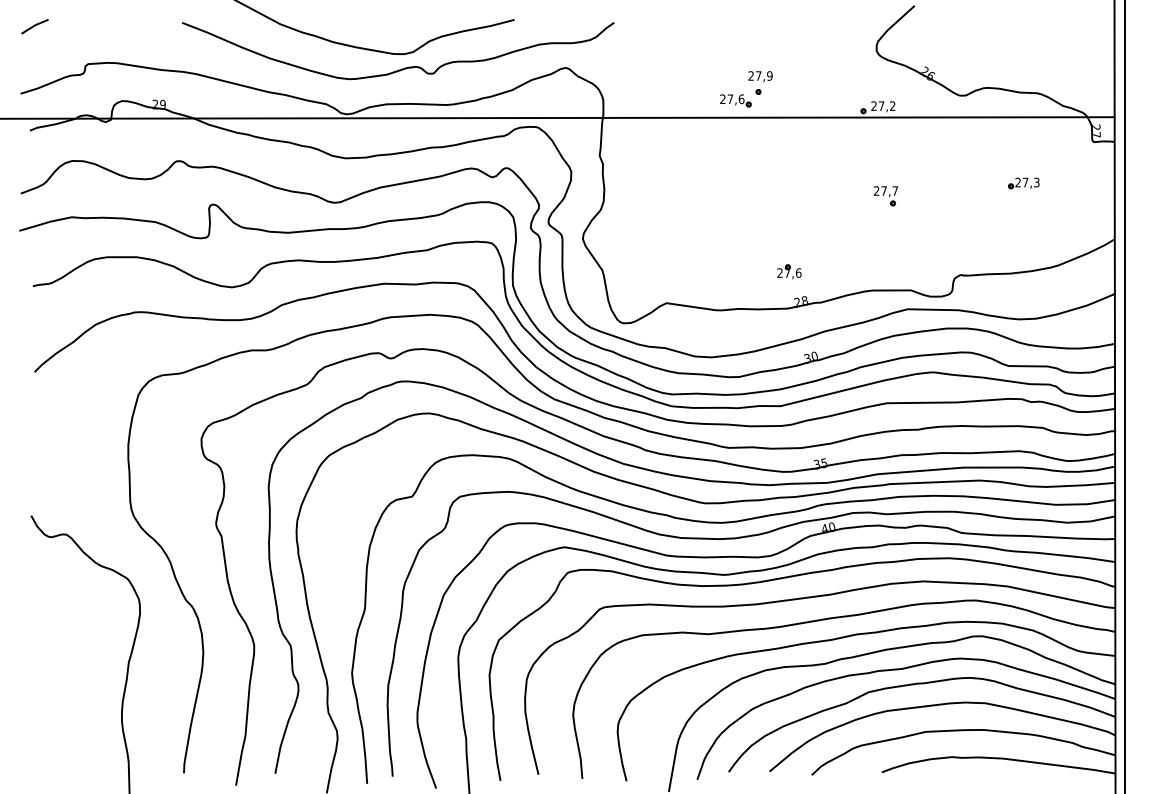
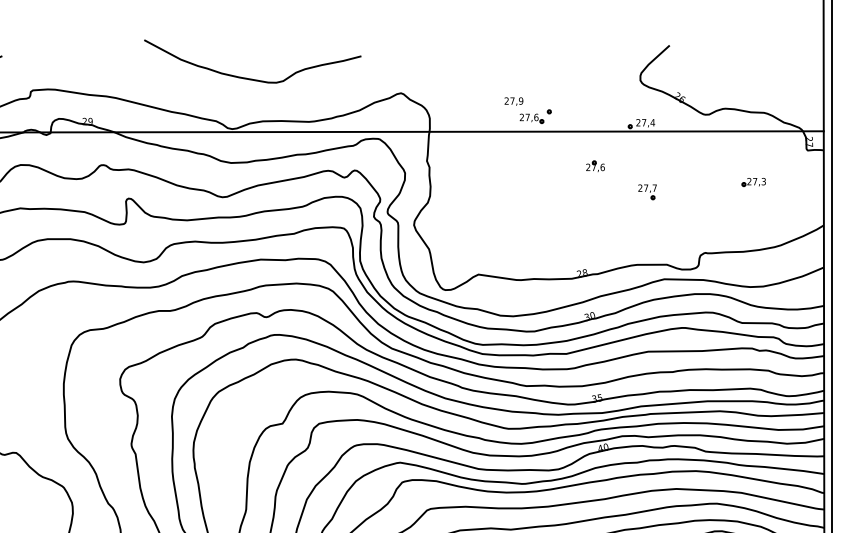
curve: (404, 67) -> (276, 92), removed
text: (760, 76) -> (513, 101), moved
text: (892, 105) -> (652, 122), 27,2 -> 27,4
part: (789, 271) -> (595, 166), moved

